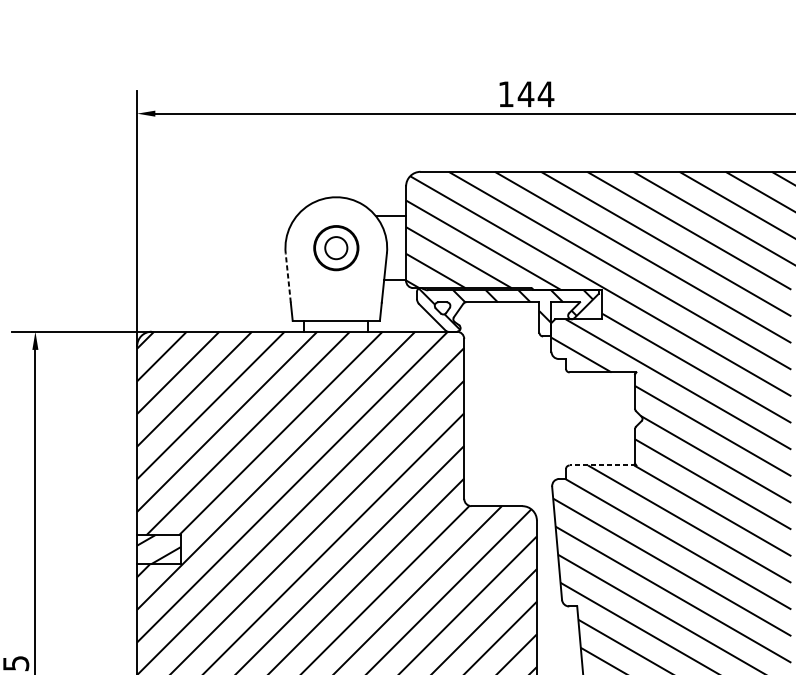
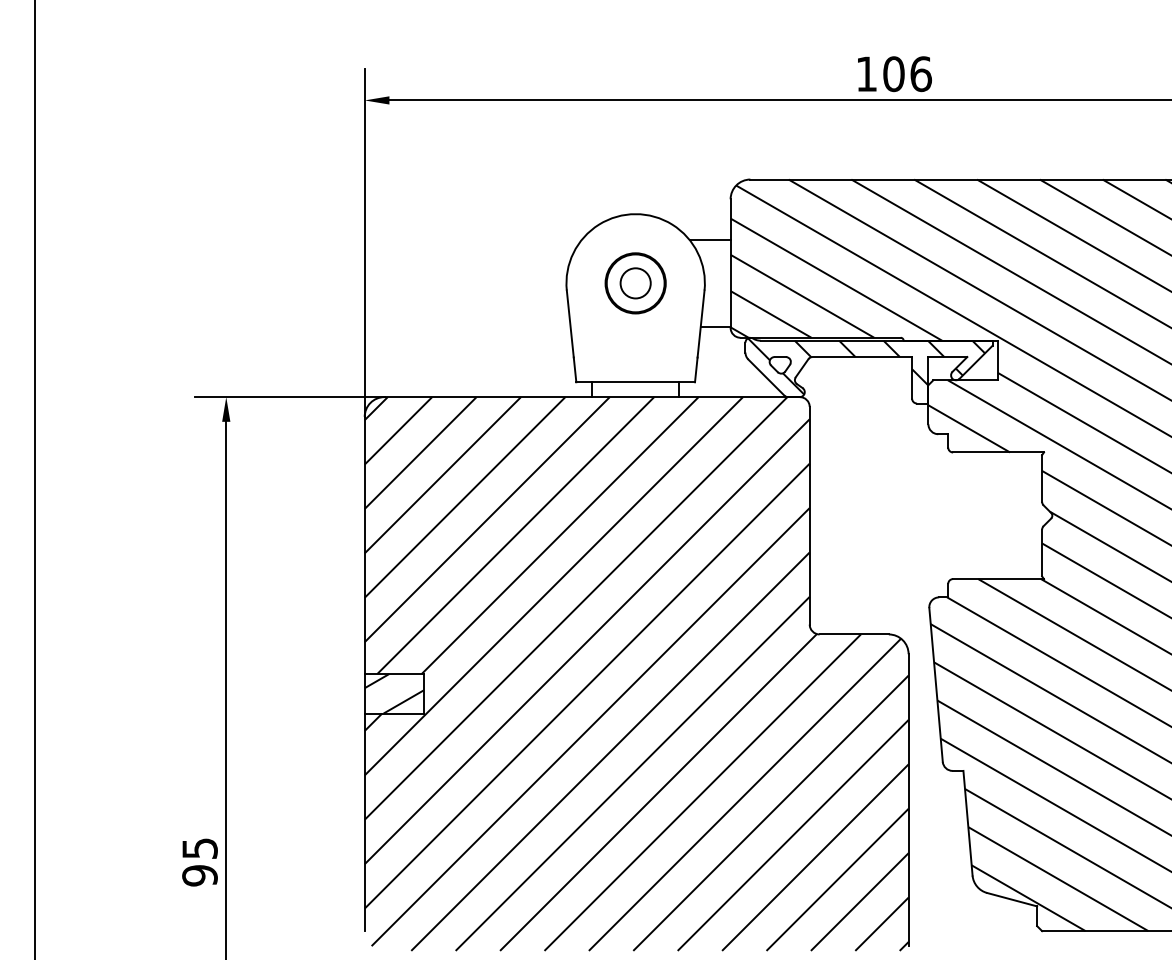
text: (536, 94) -> (907, 74), 144 -> 106
line: (288, 278) -> (570, 324), dashed -> solid
line: (602, 465) -> (998, 579), dashed -> solid

